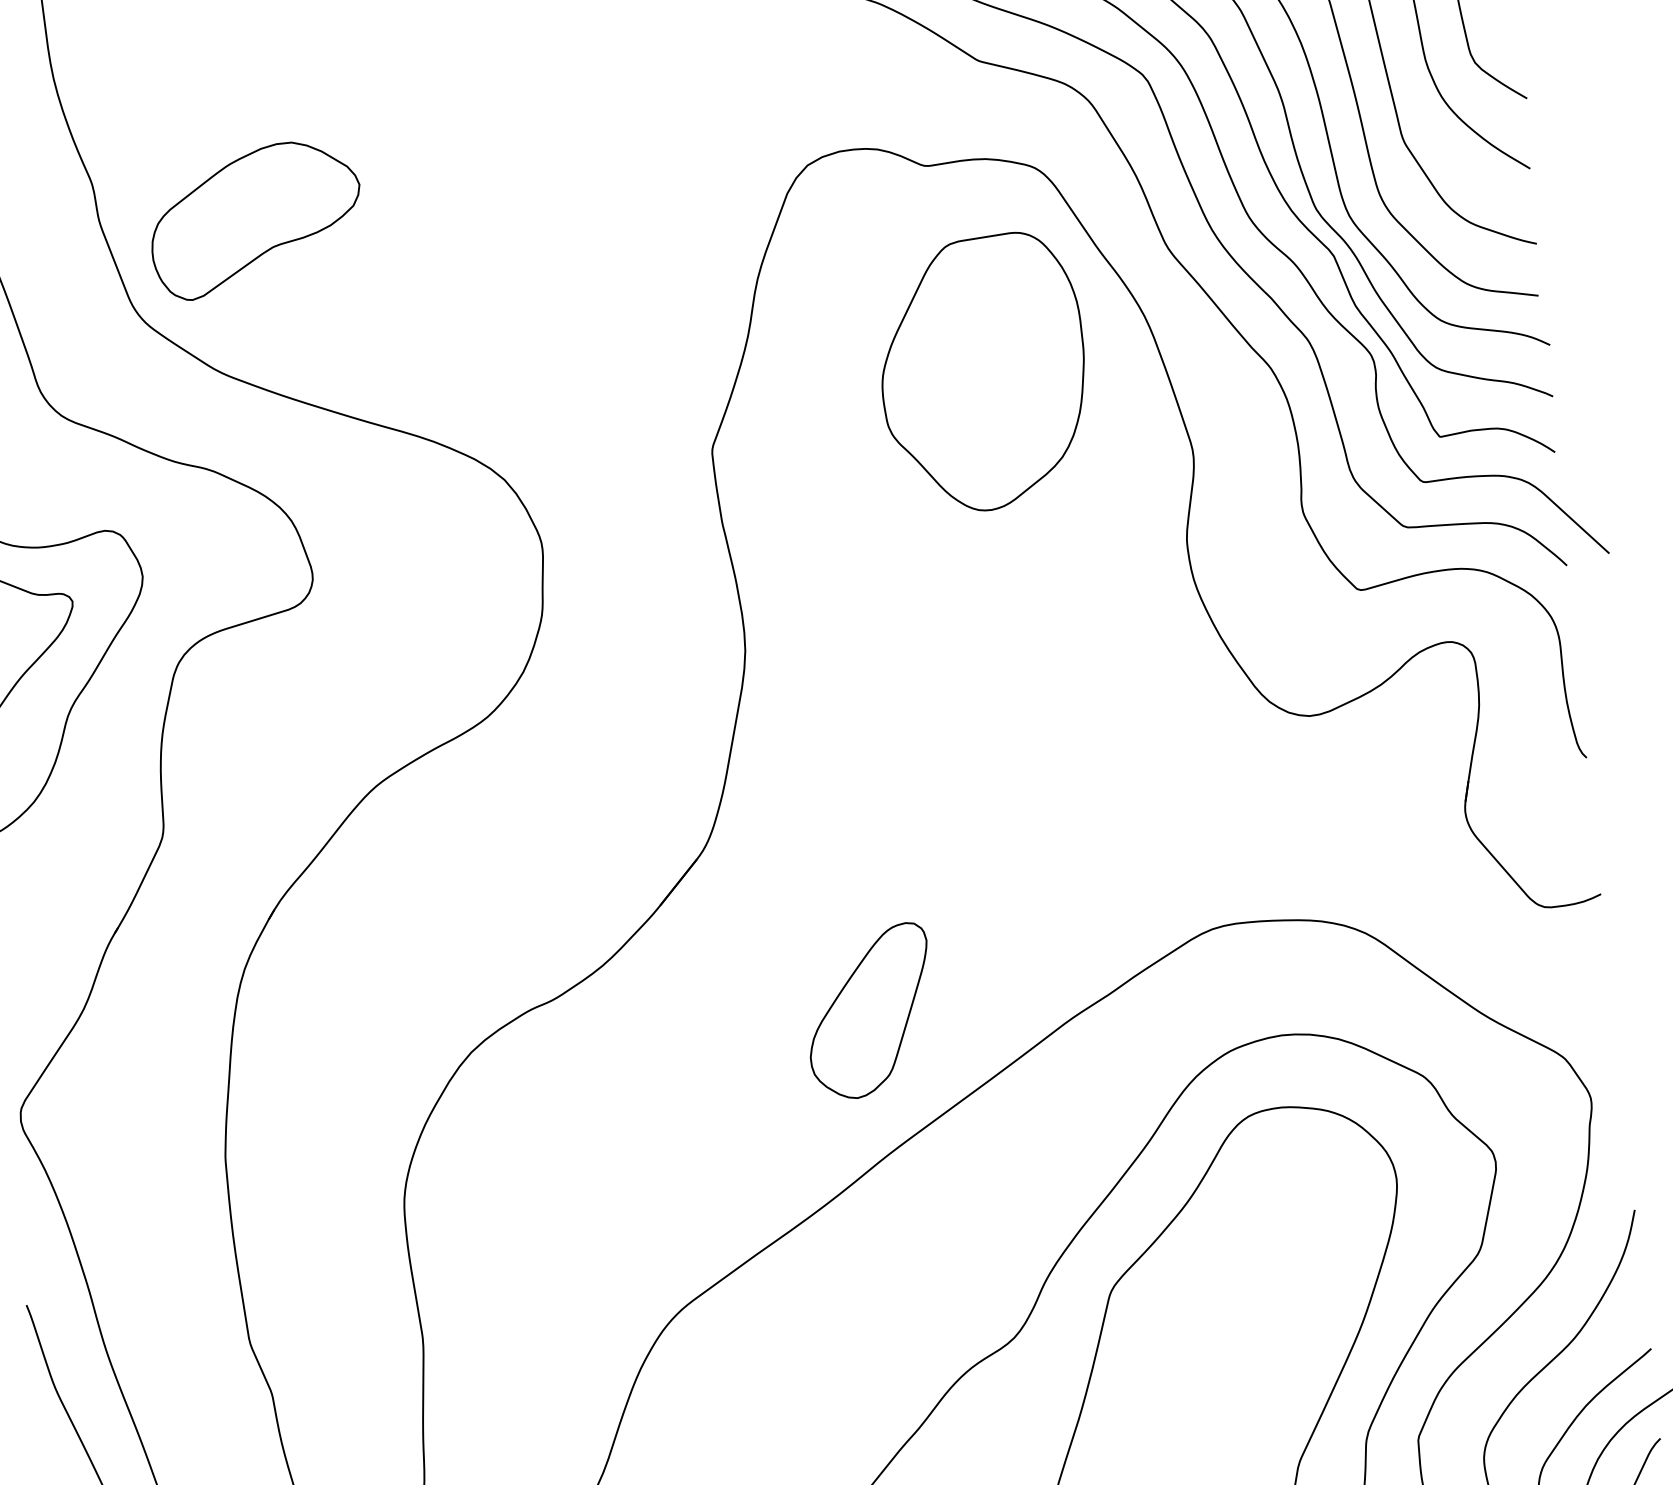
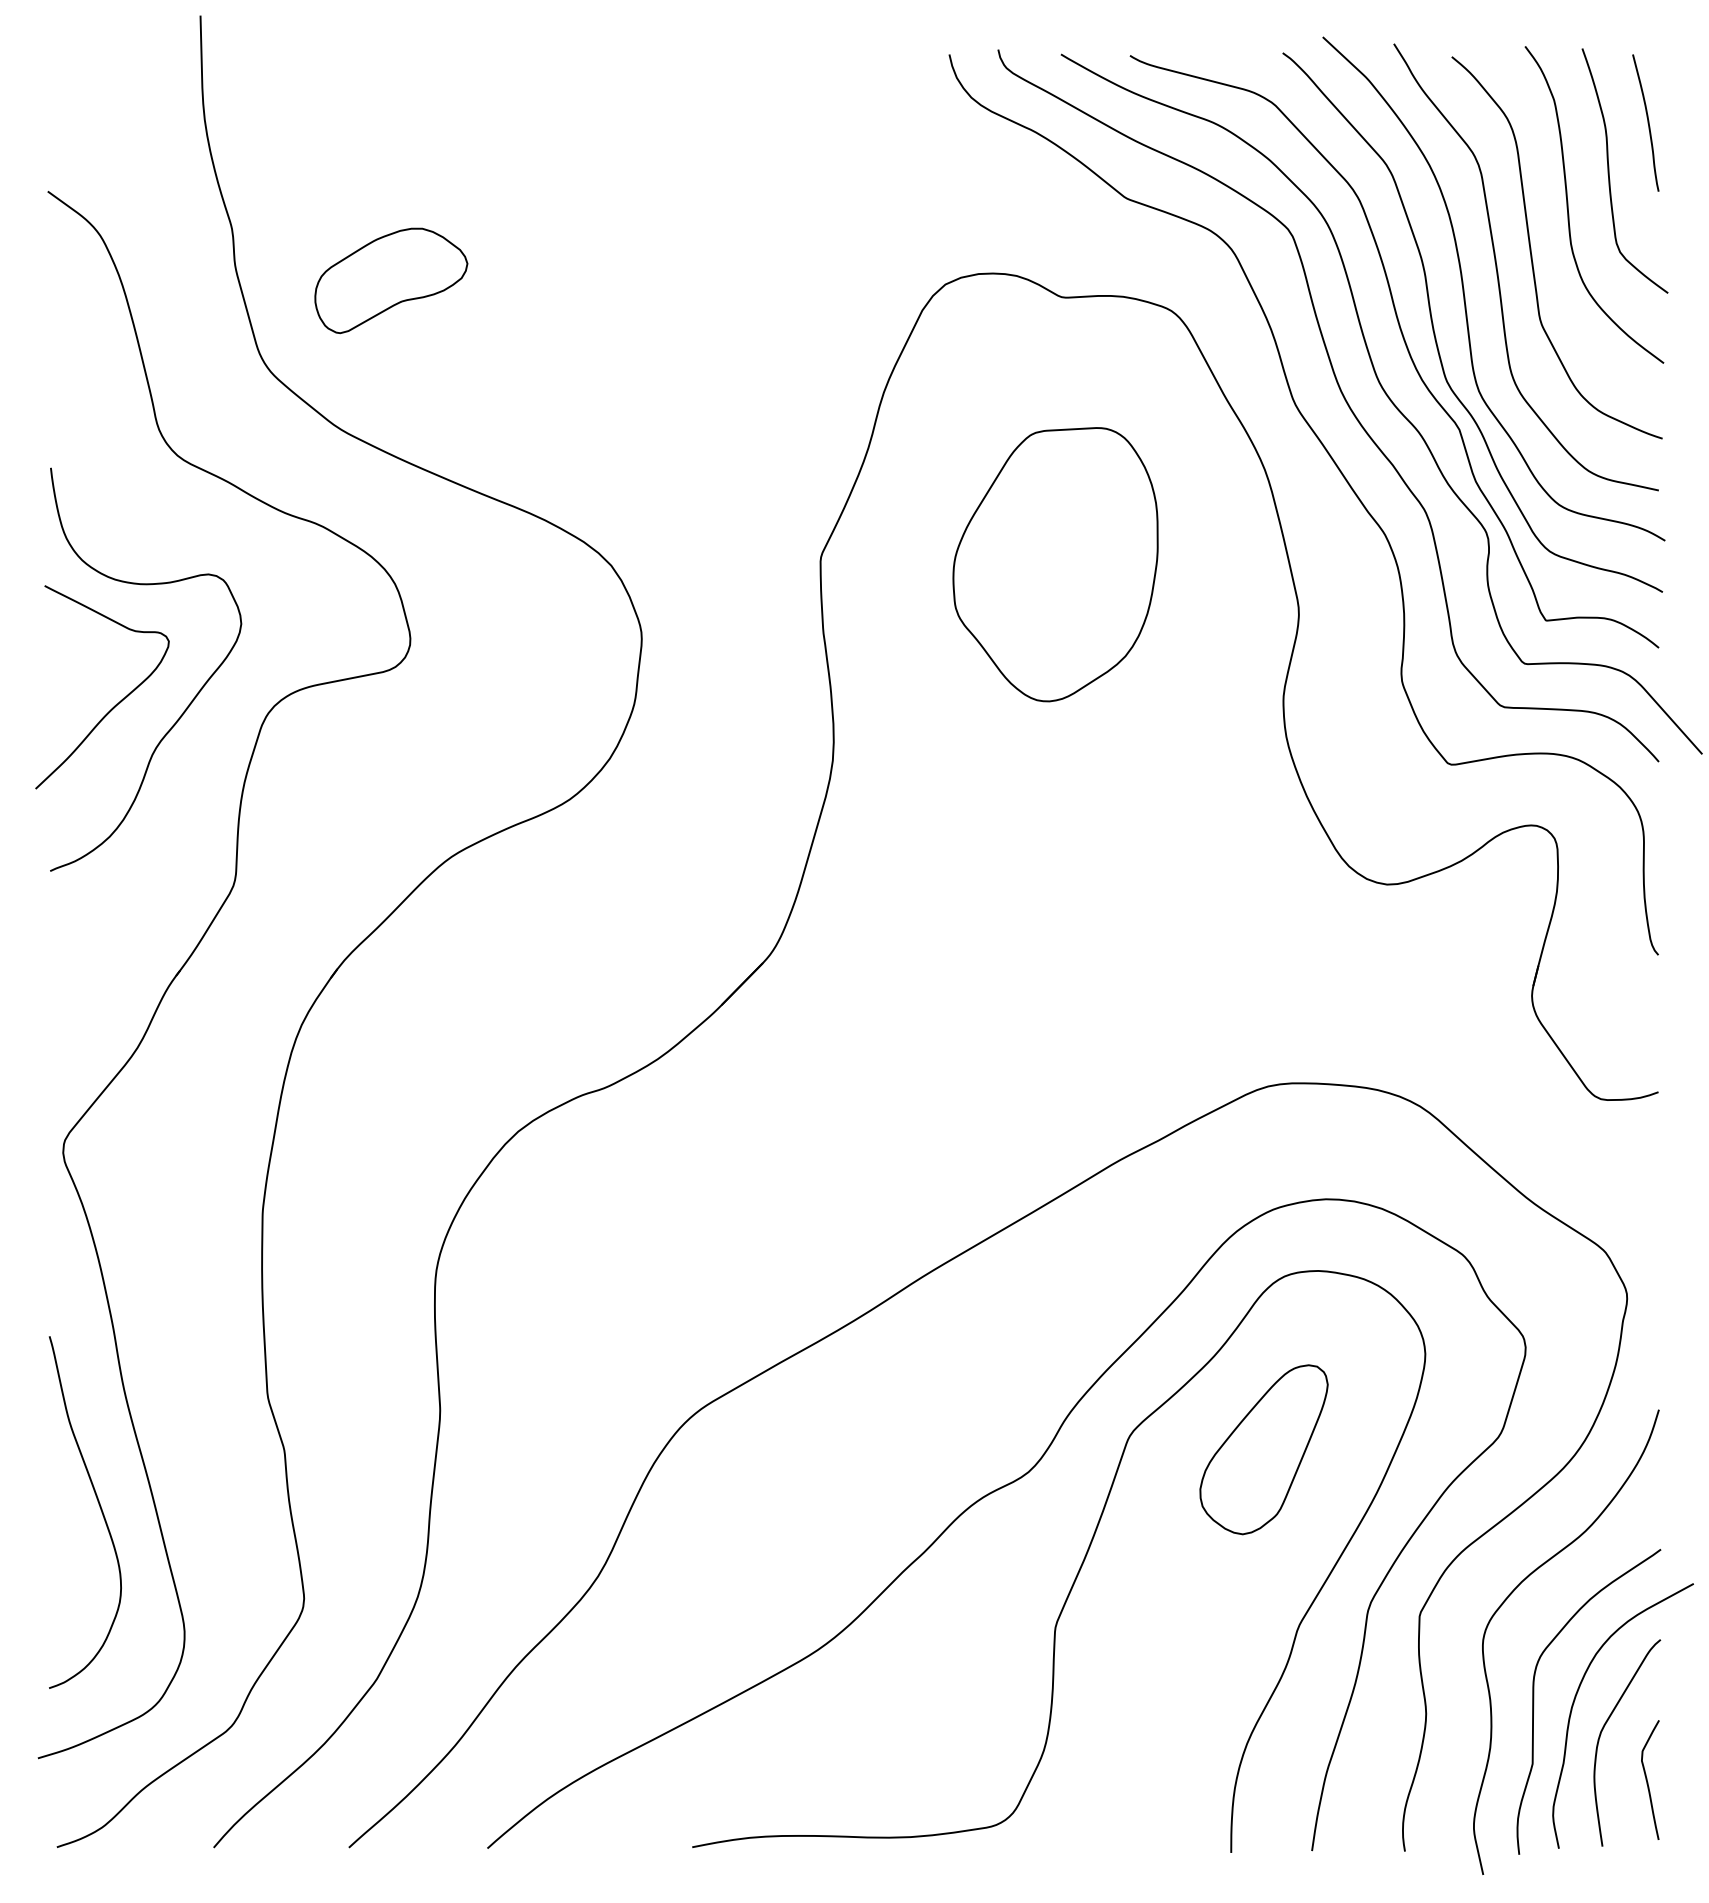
part: (256, 219) -> (391, 280), size x0.71
part: (983, 373) -> (1055, 564), moved
part: (869, 1011) -> (1263, 1449), moved

